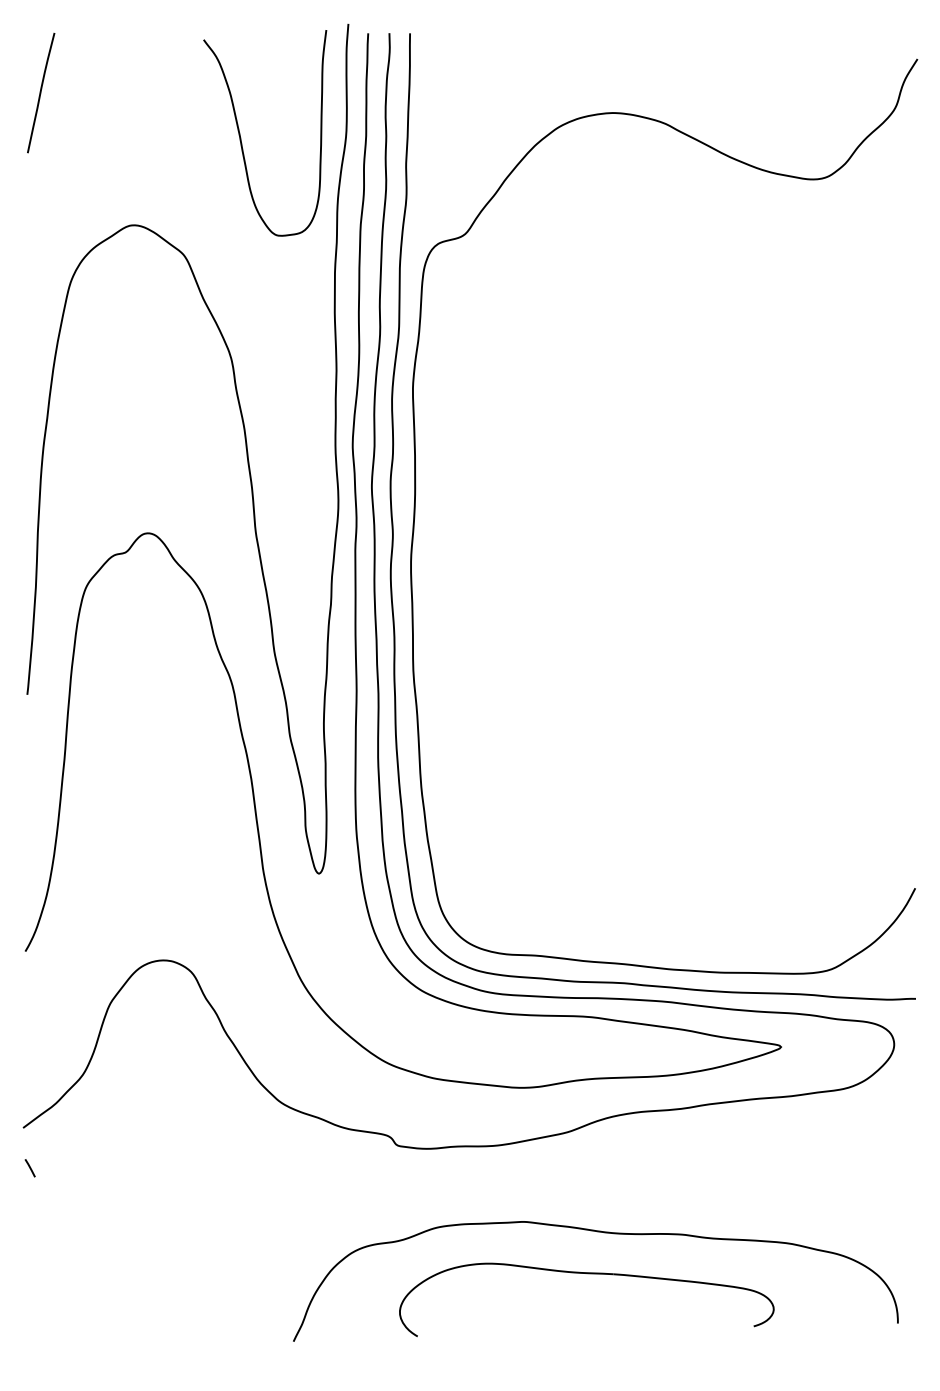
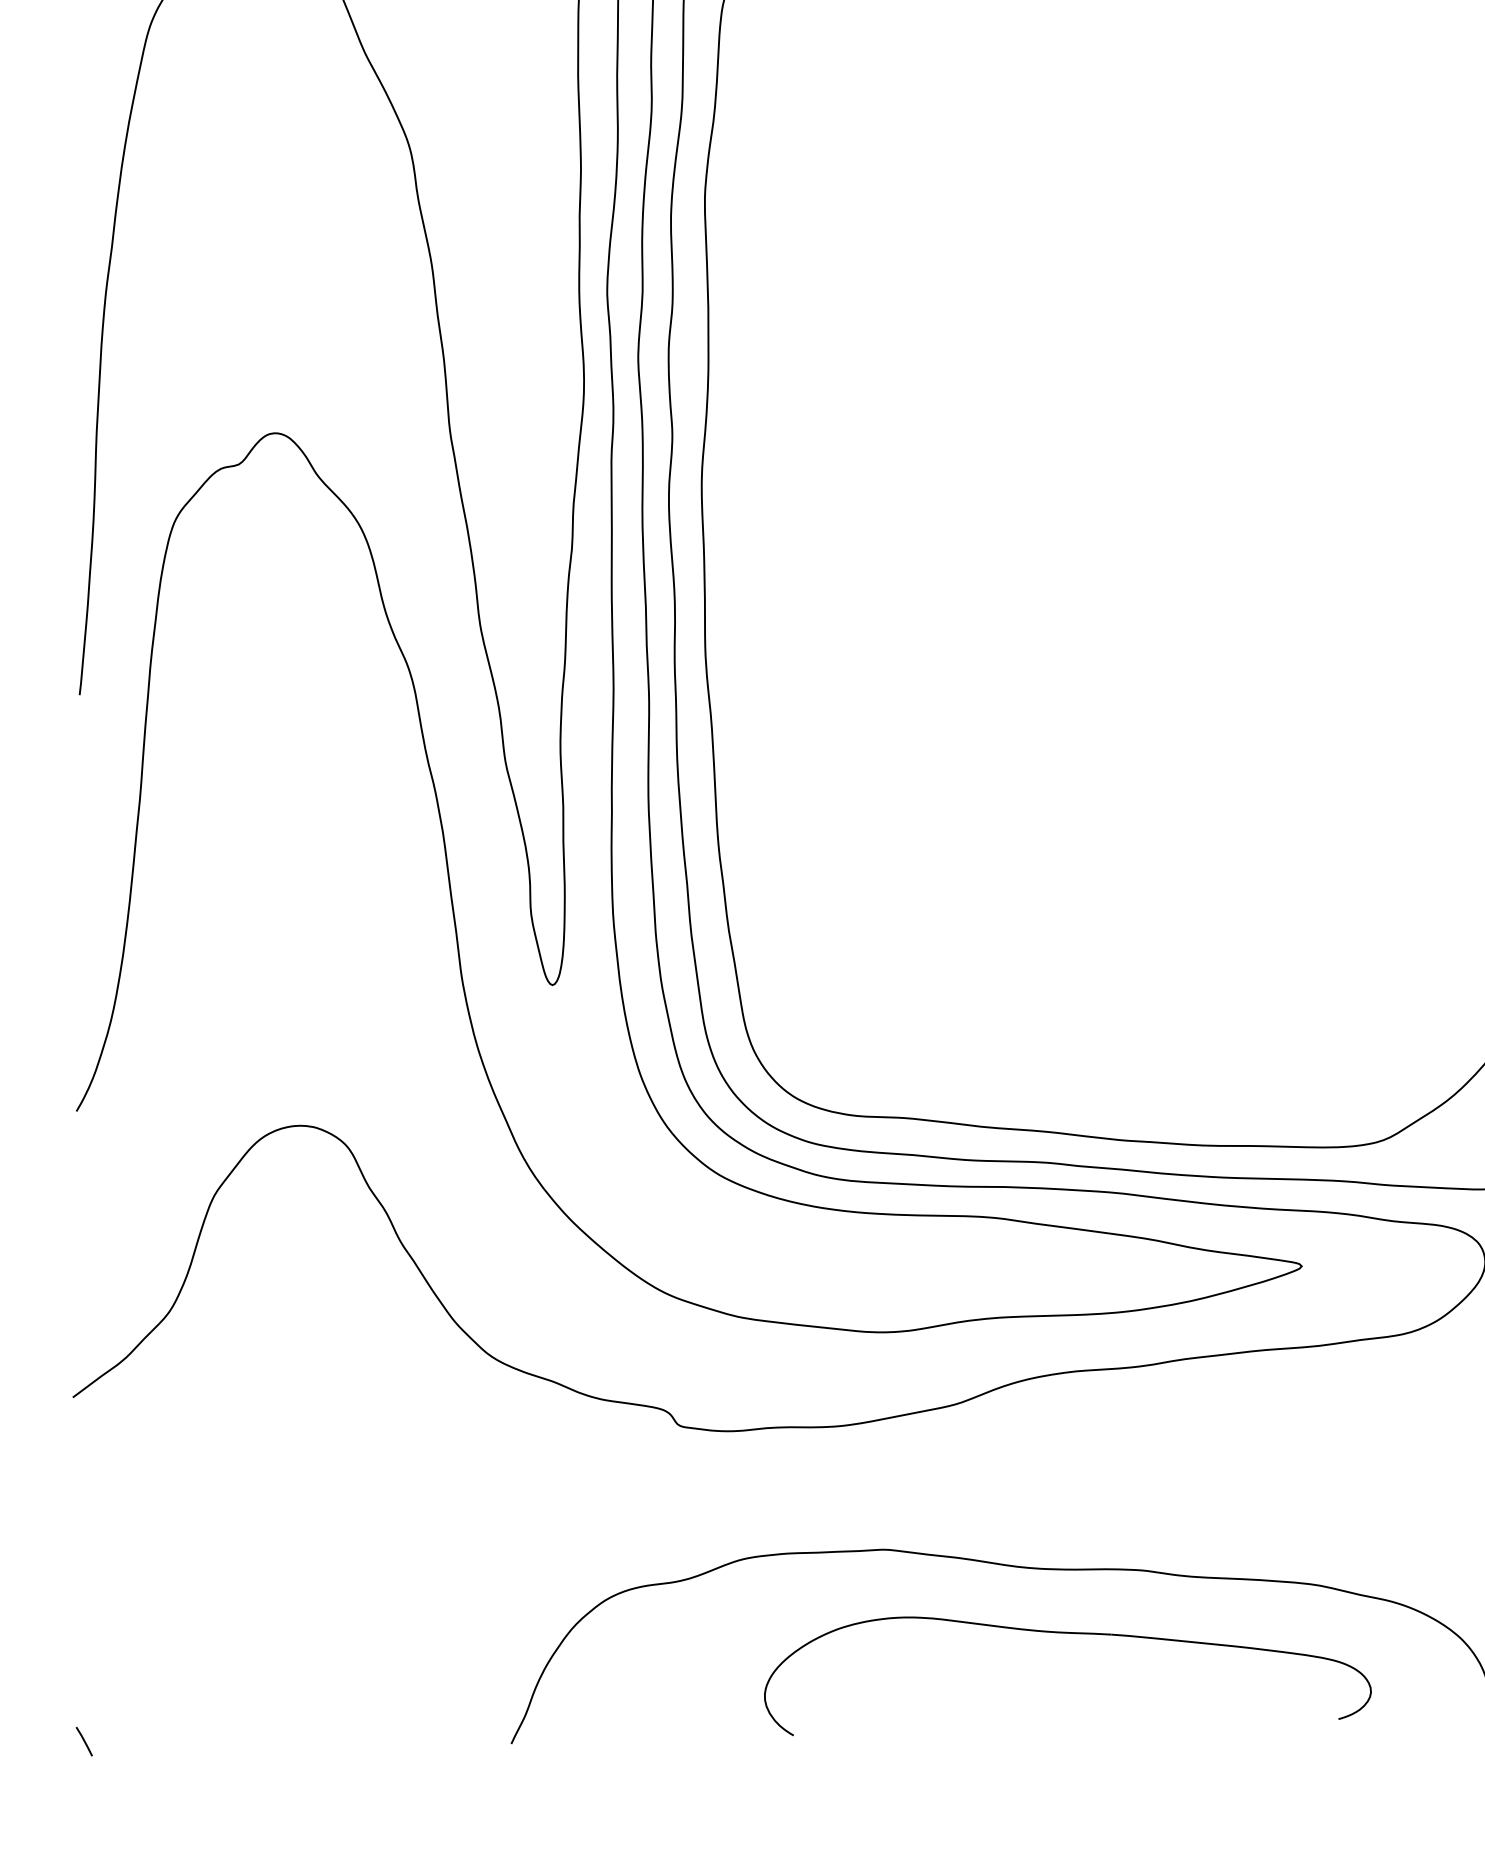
line: (29, 1168) -> (83, 1742), moved
part: (587, 1274) -> (1068, 1635), moved

